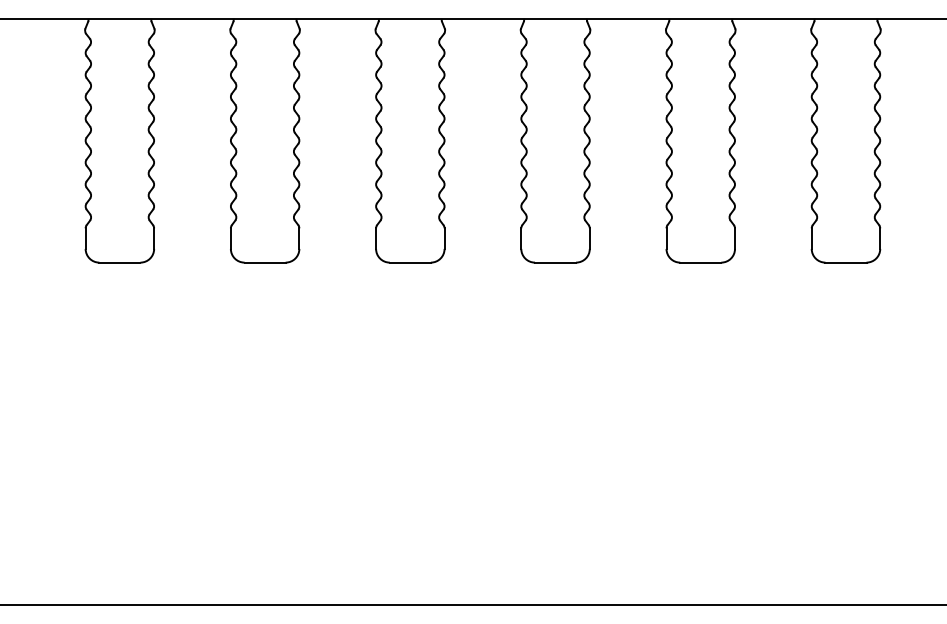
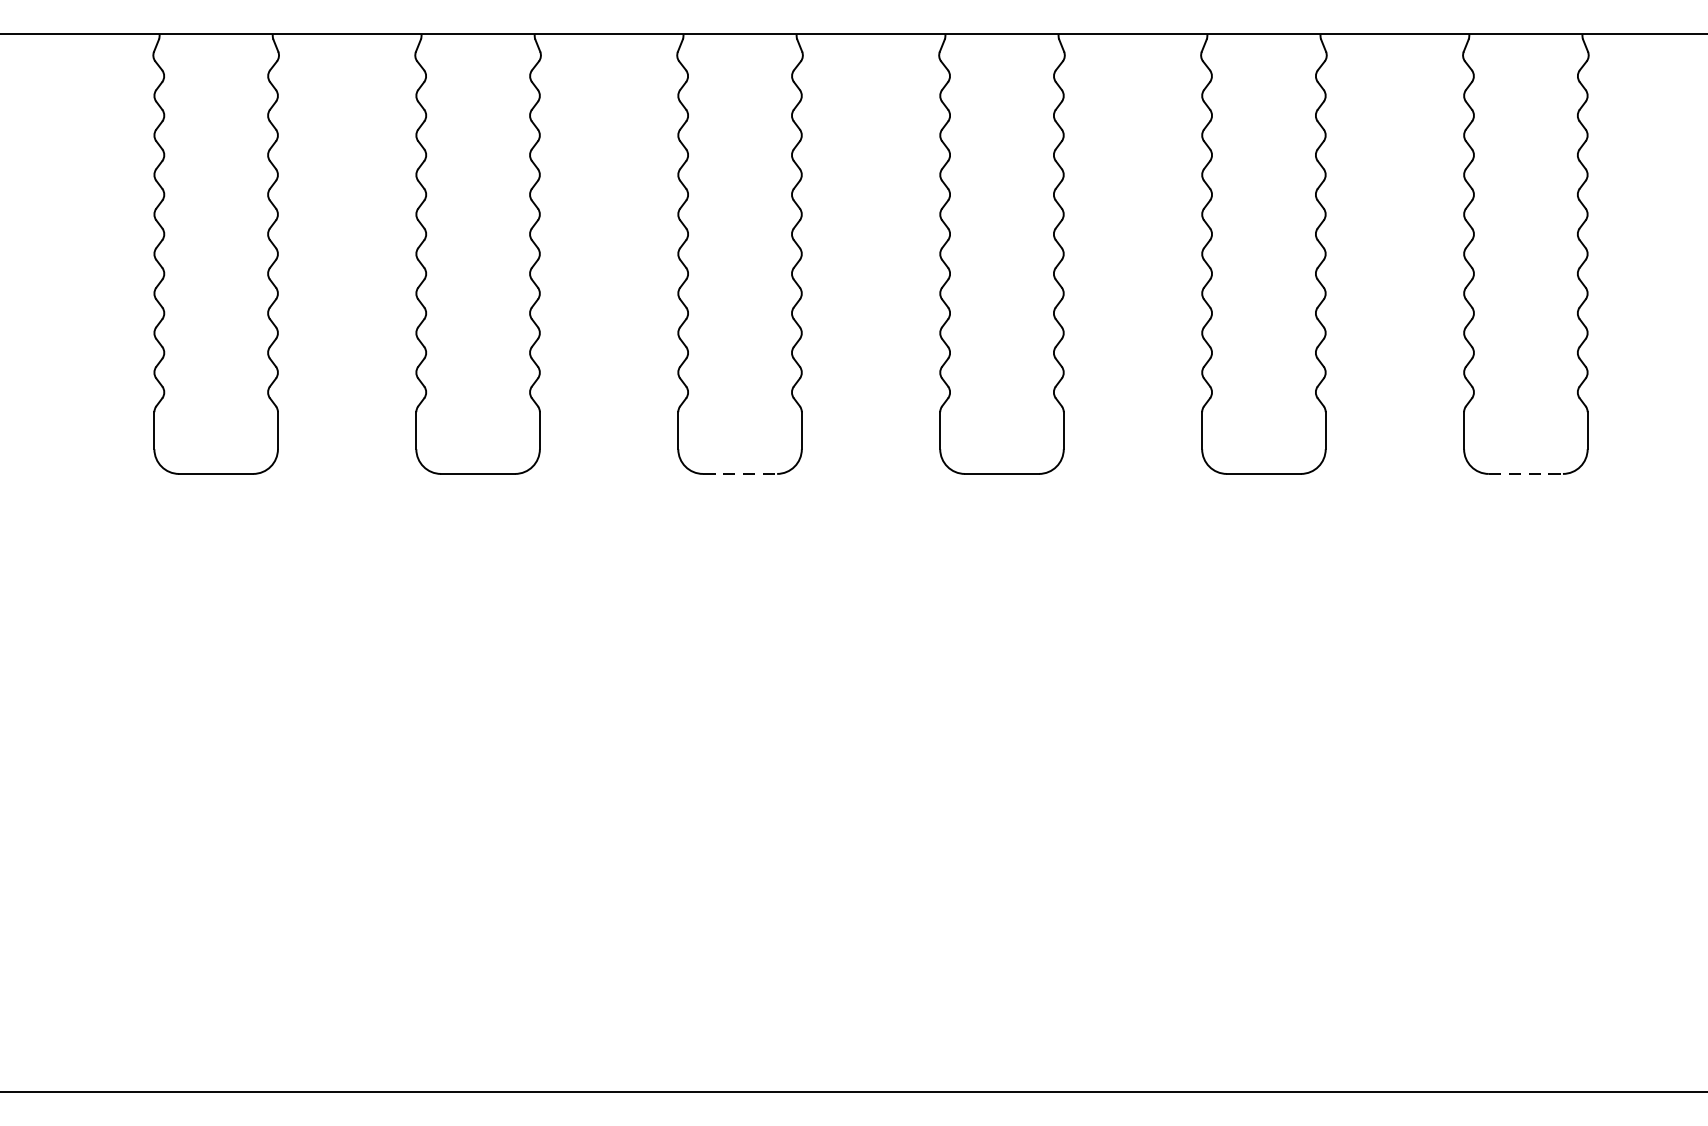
line: (410, 262) -> (740, 473), solid -> dashed
line: (845, 262) -> (1525, 473), solid -> dashed

